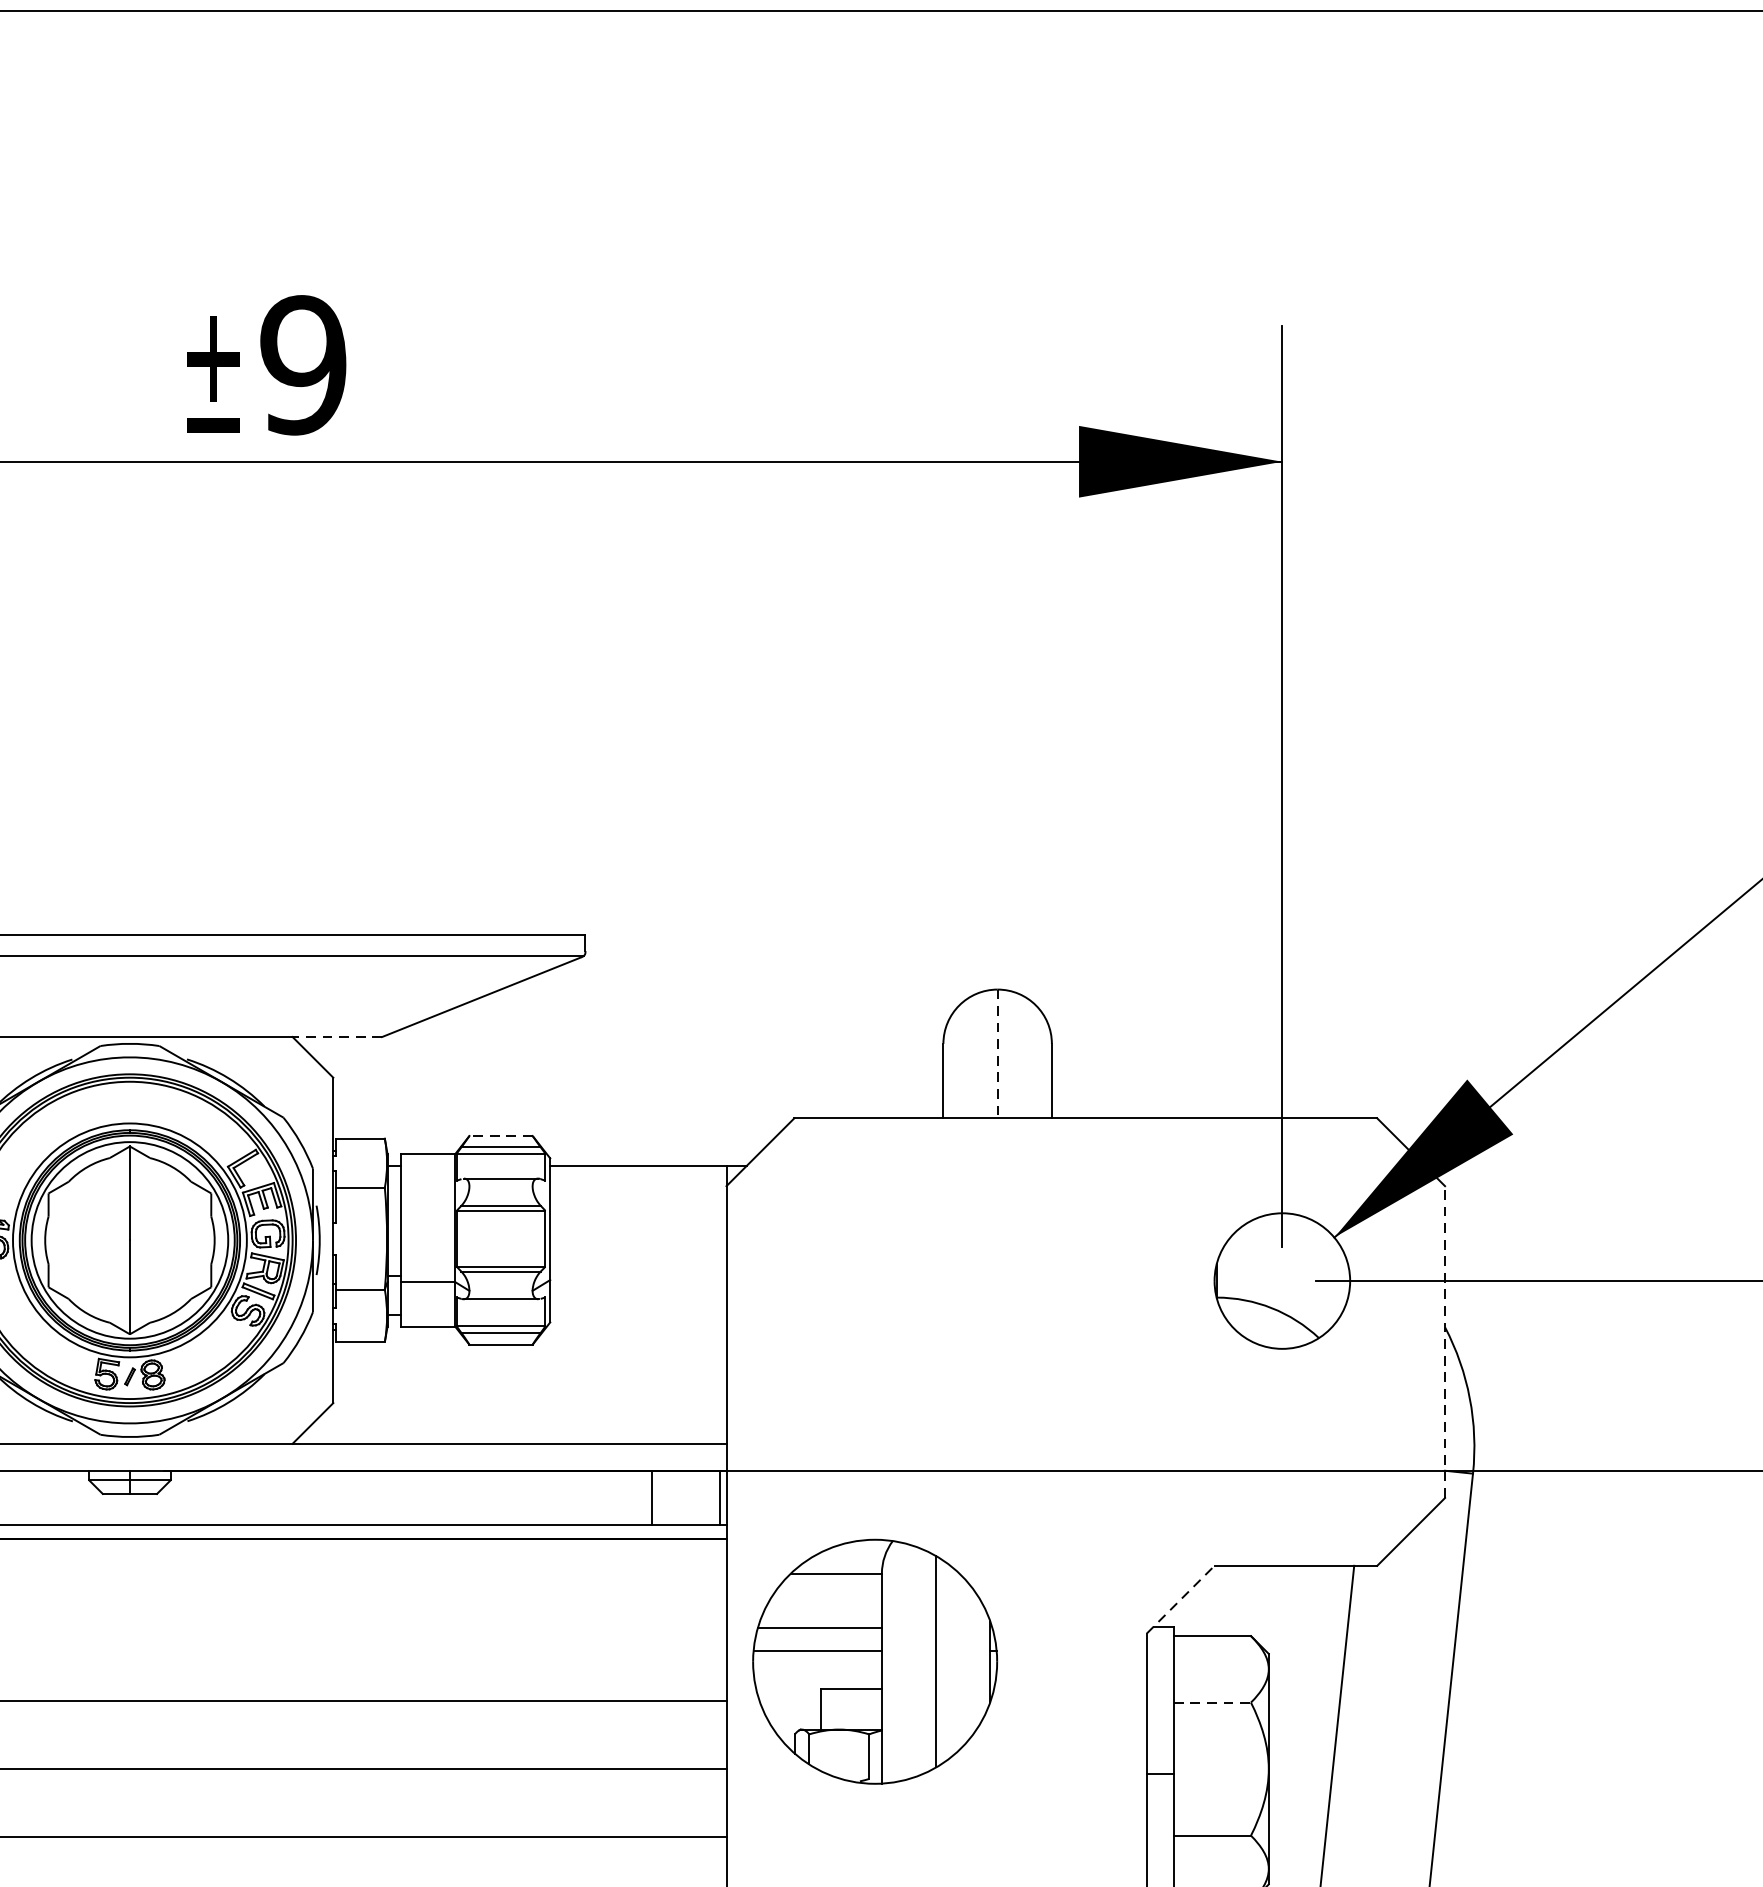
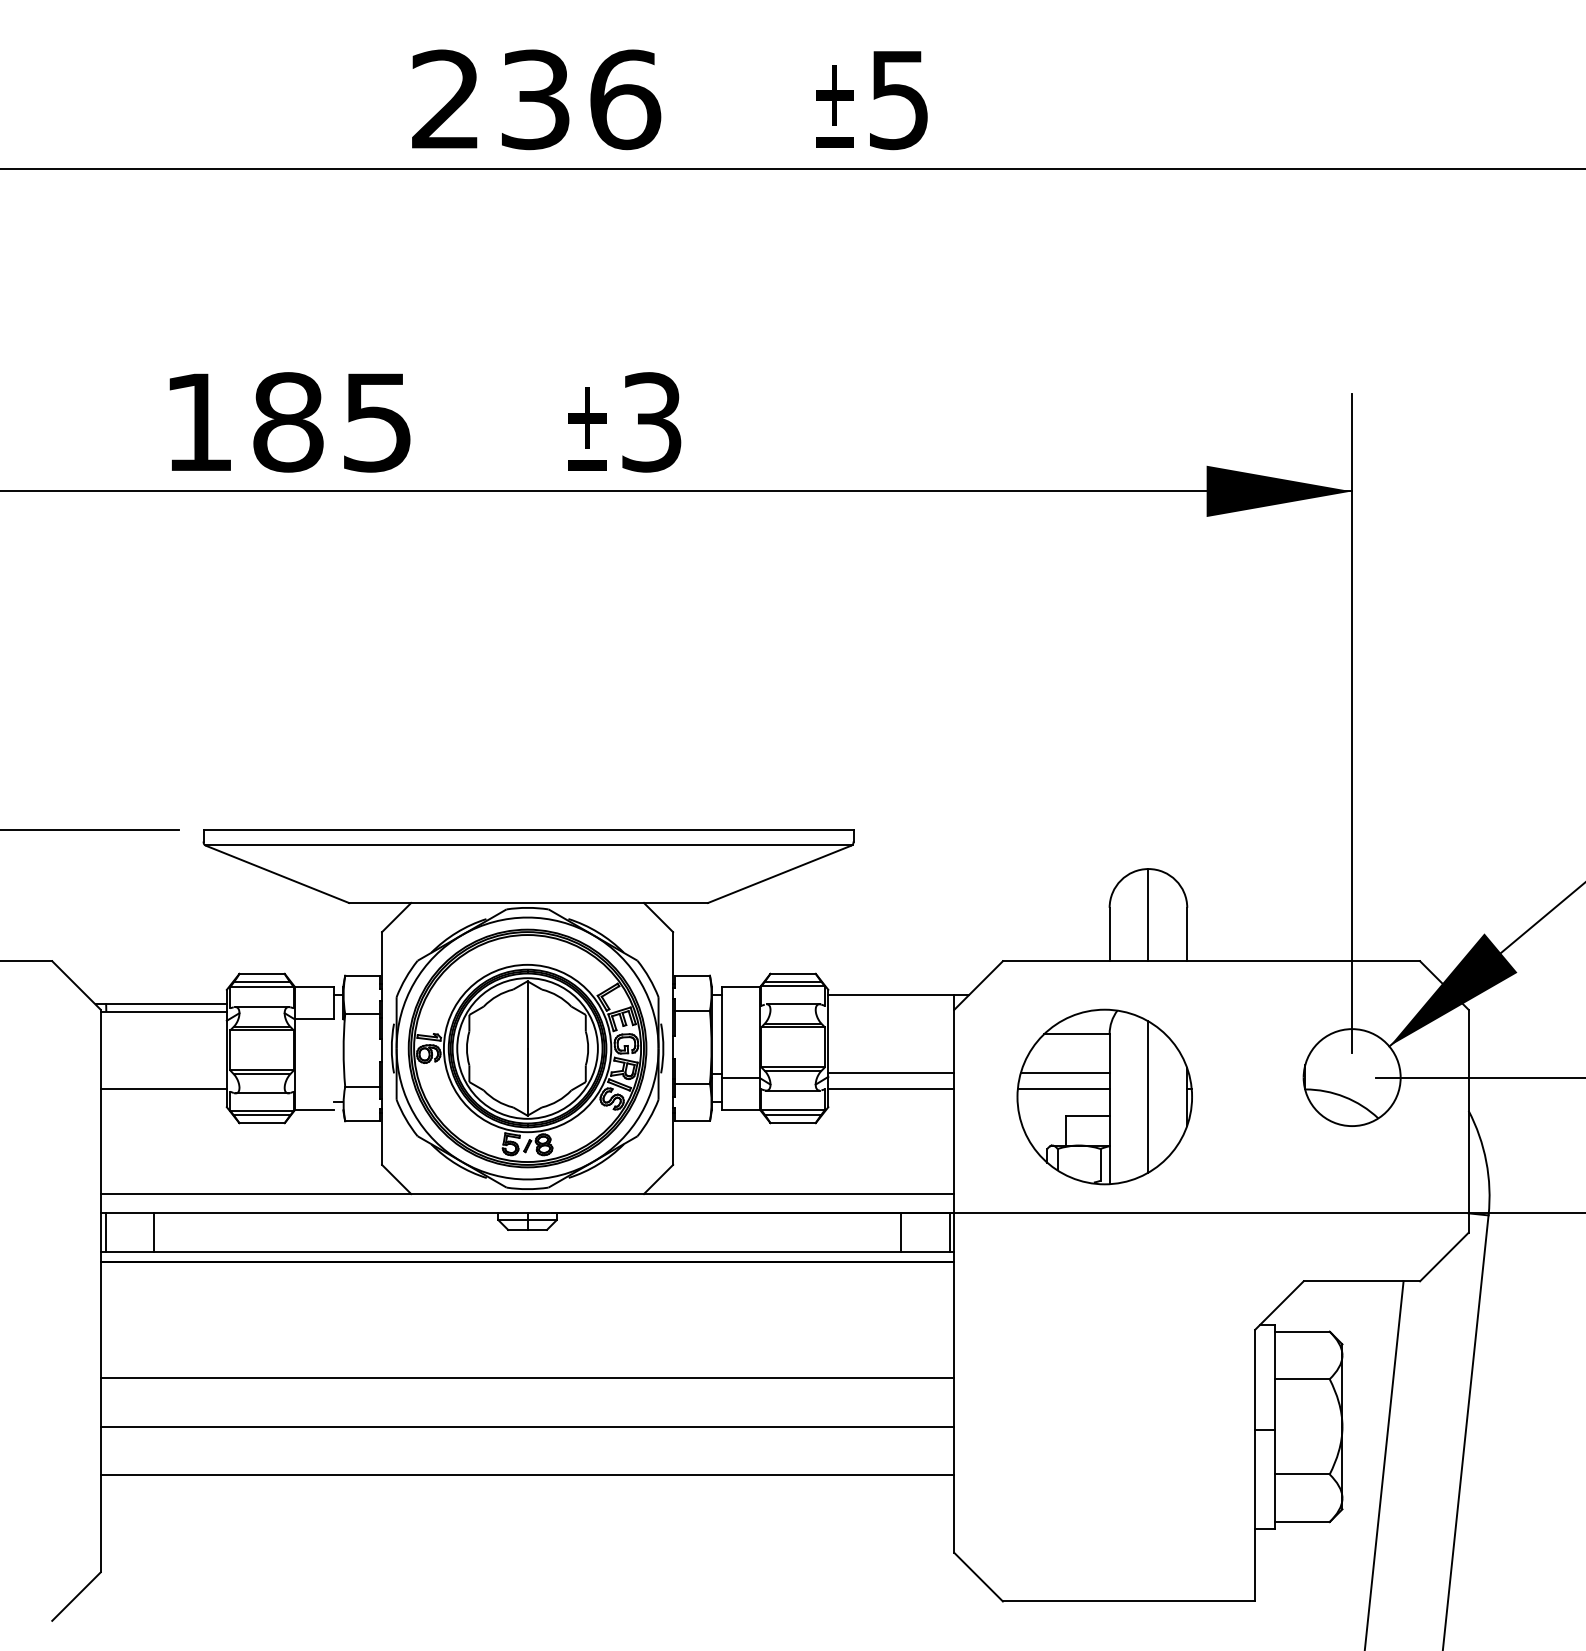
text: (303, 365) -> (651, 422), 9 -> 3
line: (336, 1037) -> (675, 903), dashed -> solid
line: (997, 1054) -> (1148, 915), dashed -> solid
line: (501, 1135) -> (793, 973), dashed -> solid
line: (638, 1273) -> (891, 1072), added
line: (638, 1297) -> (891, 1089), added
line: (1444, 1342) -> (1468, 1121), dashed -> solid
line: (1180, 1599) -> (1279, 1305), dashed -> solid
part: (874, 1661) -> (1104, 1096), moved
line: (1212, 1702) -> (1302, 1379), dashed -> solid

